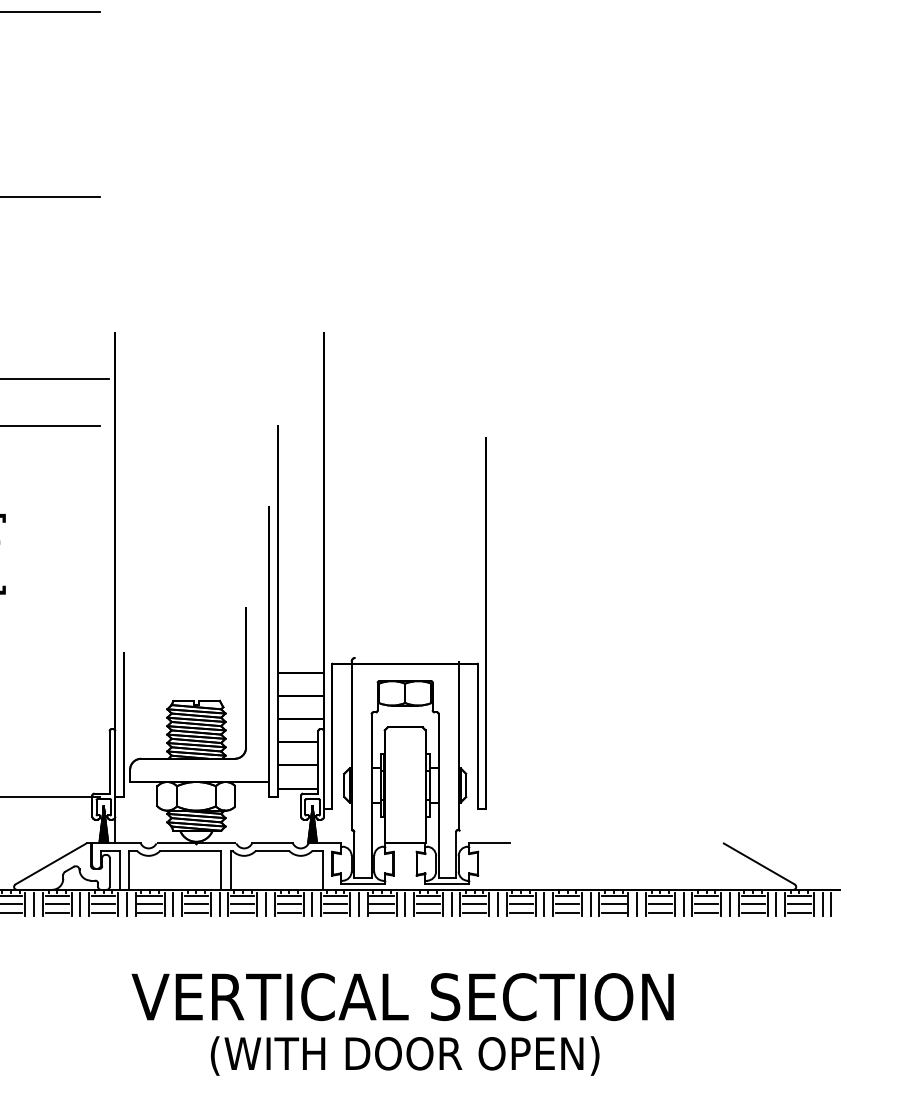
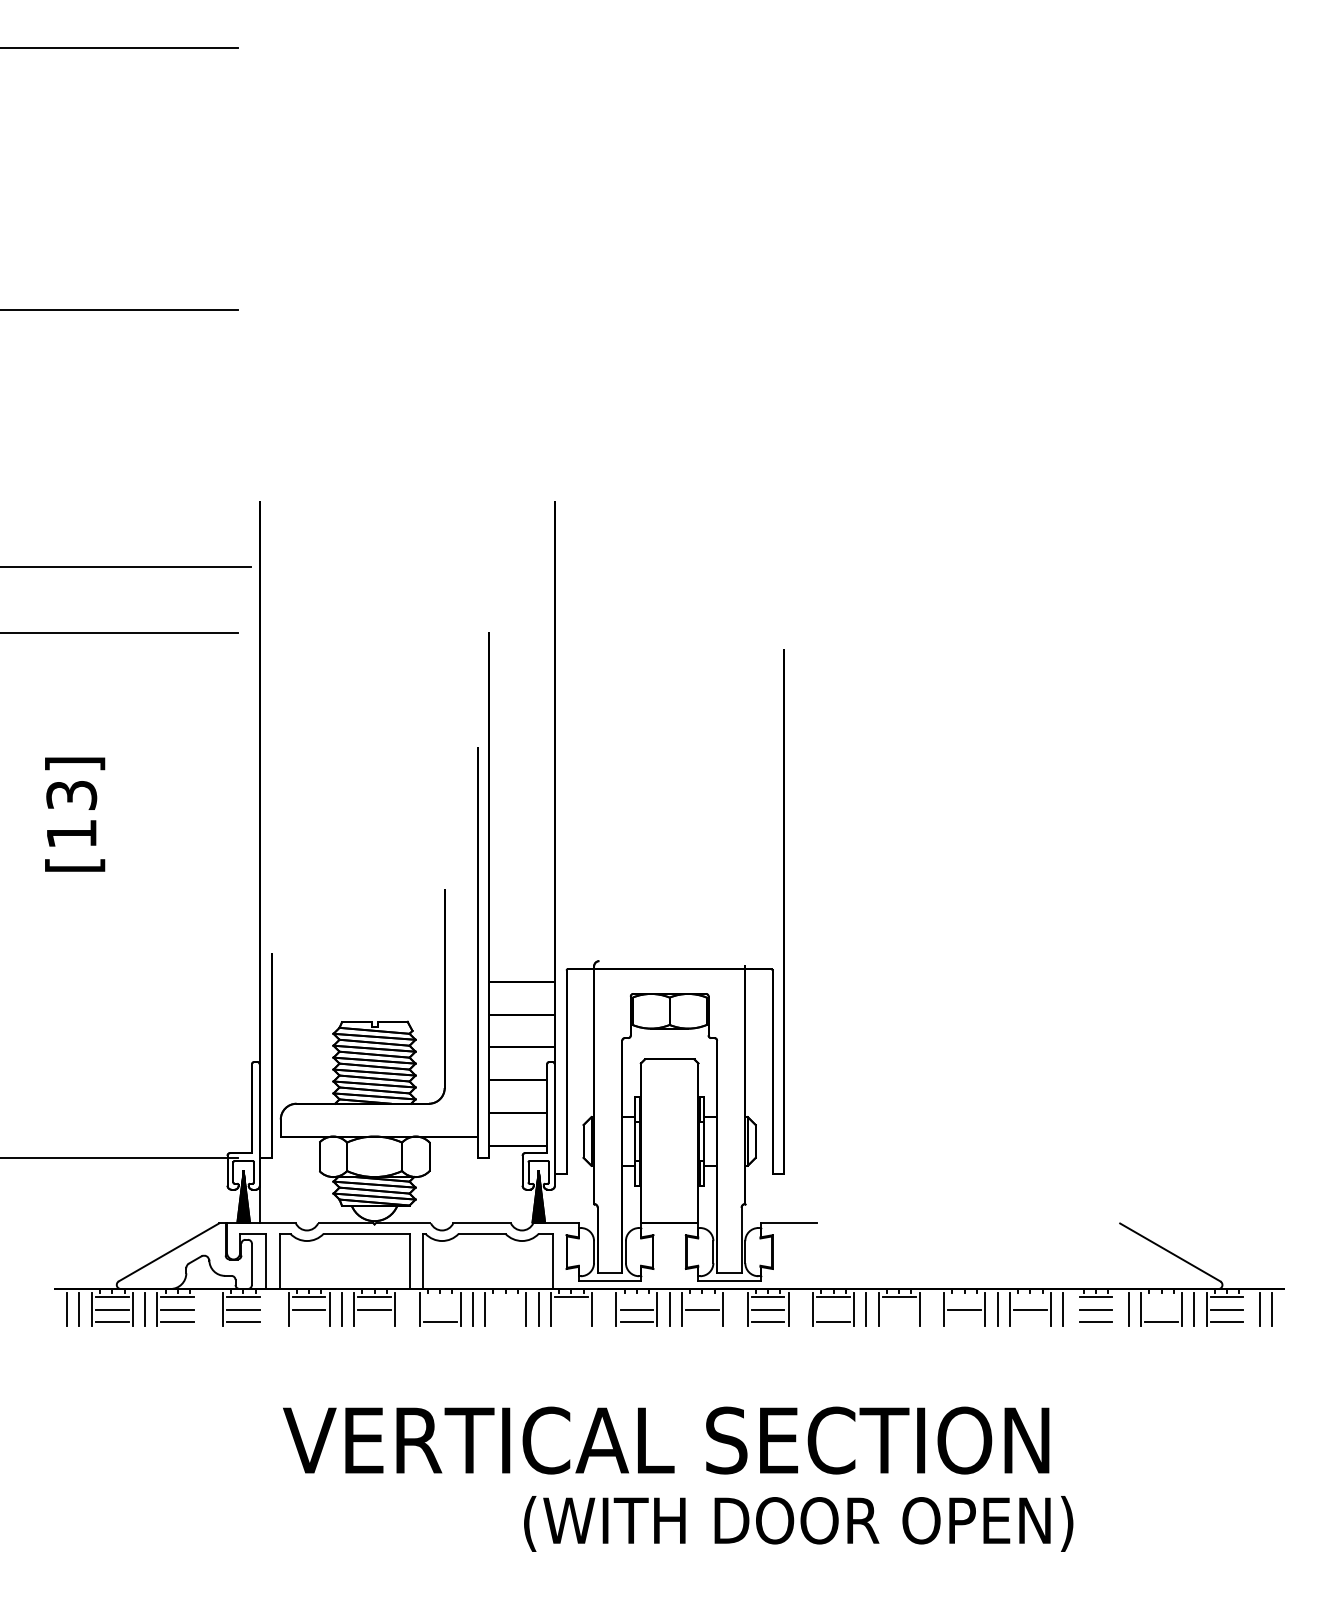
line: (242, 895) -> (439, 1297), removed
line: (289, 895) -> (505, 1297), removed
line: (381, 895) -> (636, 1297), removed
line: (428, 895) -> (702, 1297), removed
line: (613, 895) -> (964, 1297), removed
line: (659, 895) -> (1029, 1297), removed
line: (753, 895) -> (1161, 1297), removed
line: (71, 904) -> (198, 1309), removed
line: (80, 904) -> (210, 1309), removed
line: (117, 904) -> (263, 1309), removed
line: (127, 904) -> (276, 1309), removed
line: (219, 904) -> (407, 1309), removed
line: (242, 904) -> (439, 1309), removed
line: (289, 904) -> (505, 1309), removed
line: (335, 904) -> (570, 1309), removed
line: (359, 904) -> (604, 1309), removed
line: (451, 904) -> (735, 1309), removed
line: (497, 904) -> (800, 1309), removed
line: (521, 904) -> (833, 1309), removed
line: (567, 904) -> (898, 1309), removed
line: (590, 904) -> (931, 1309), removed
line: (692, 904) -> (1075, 1309), removed
line: (721, 904) -> (1116, 1309), removed
line: (753, 904) -> (1161, 1309), removed
line: (813, 904) -> (1247, 1309), removed
line: (149, 912) -> (308, 1321), removed
line: (196, 912) -> (374, 1321), removed
line: (289, 912) -> (505, 1321), removed
line: (335, 912) -> (570, 1321), removed
line: (428, 912) -> (702, 1321), removed
line: (567, 912) -> (898, 1321), removed
line: (613, 912) -> (964, 1321), removed
line: (659, 912) -> (1029, 1321), removed
text: (405, 1055) -> (798, 1523), moved

